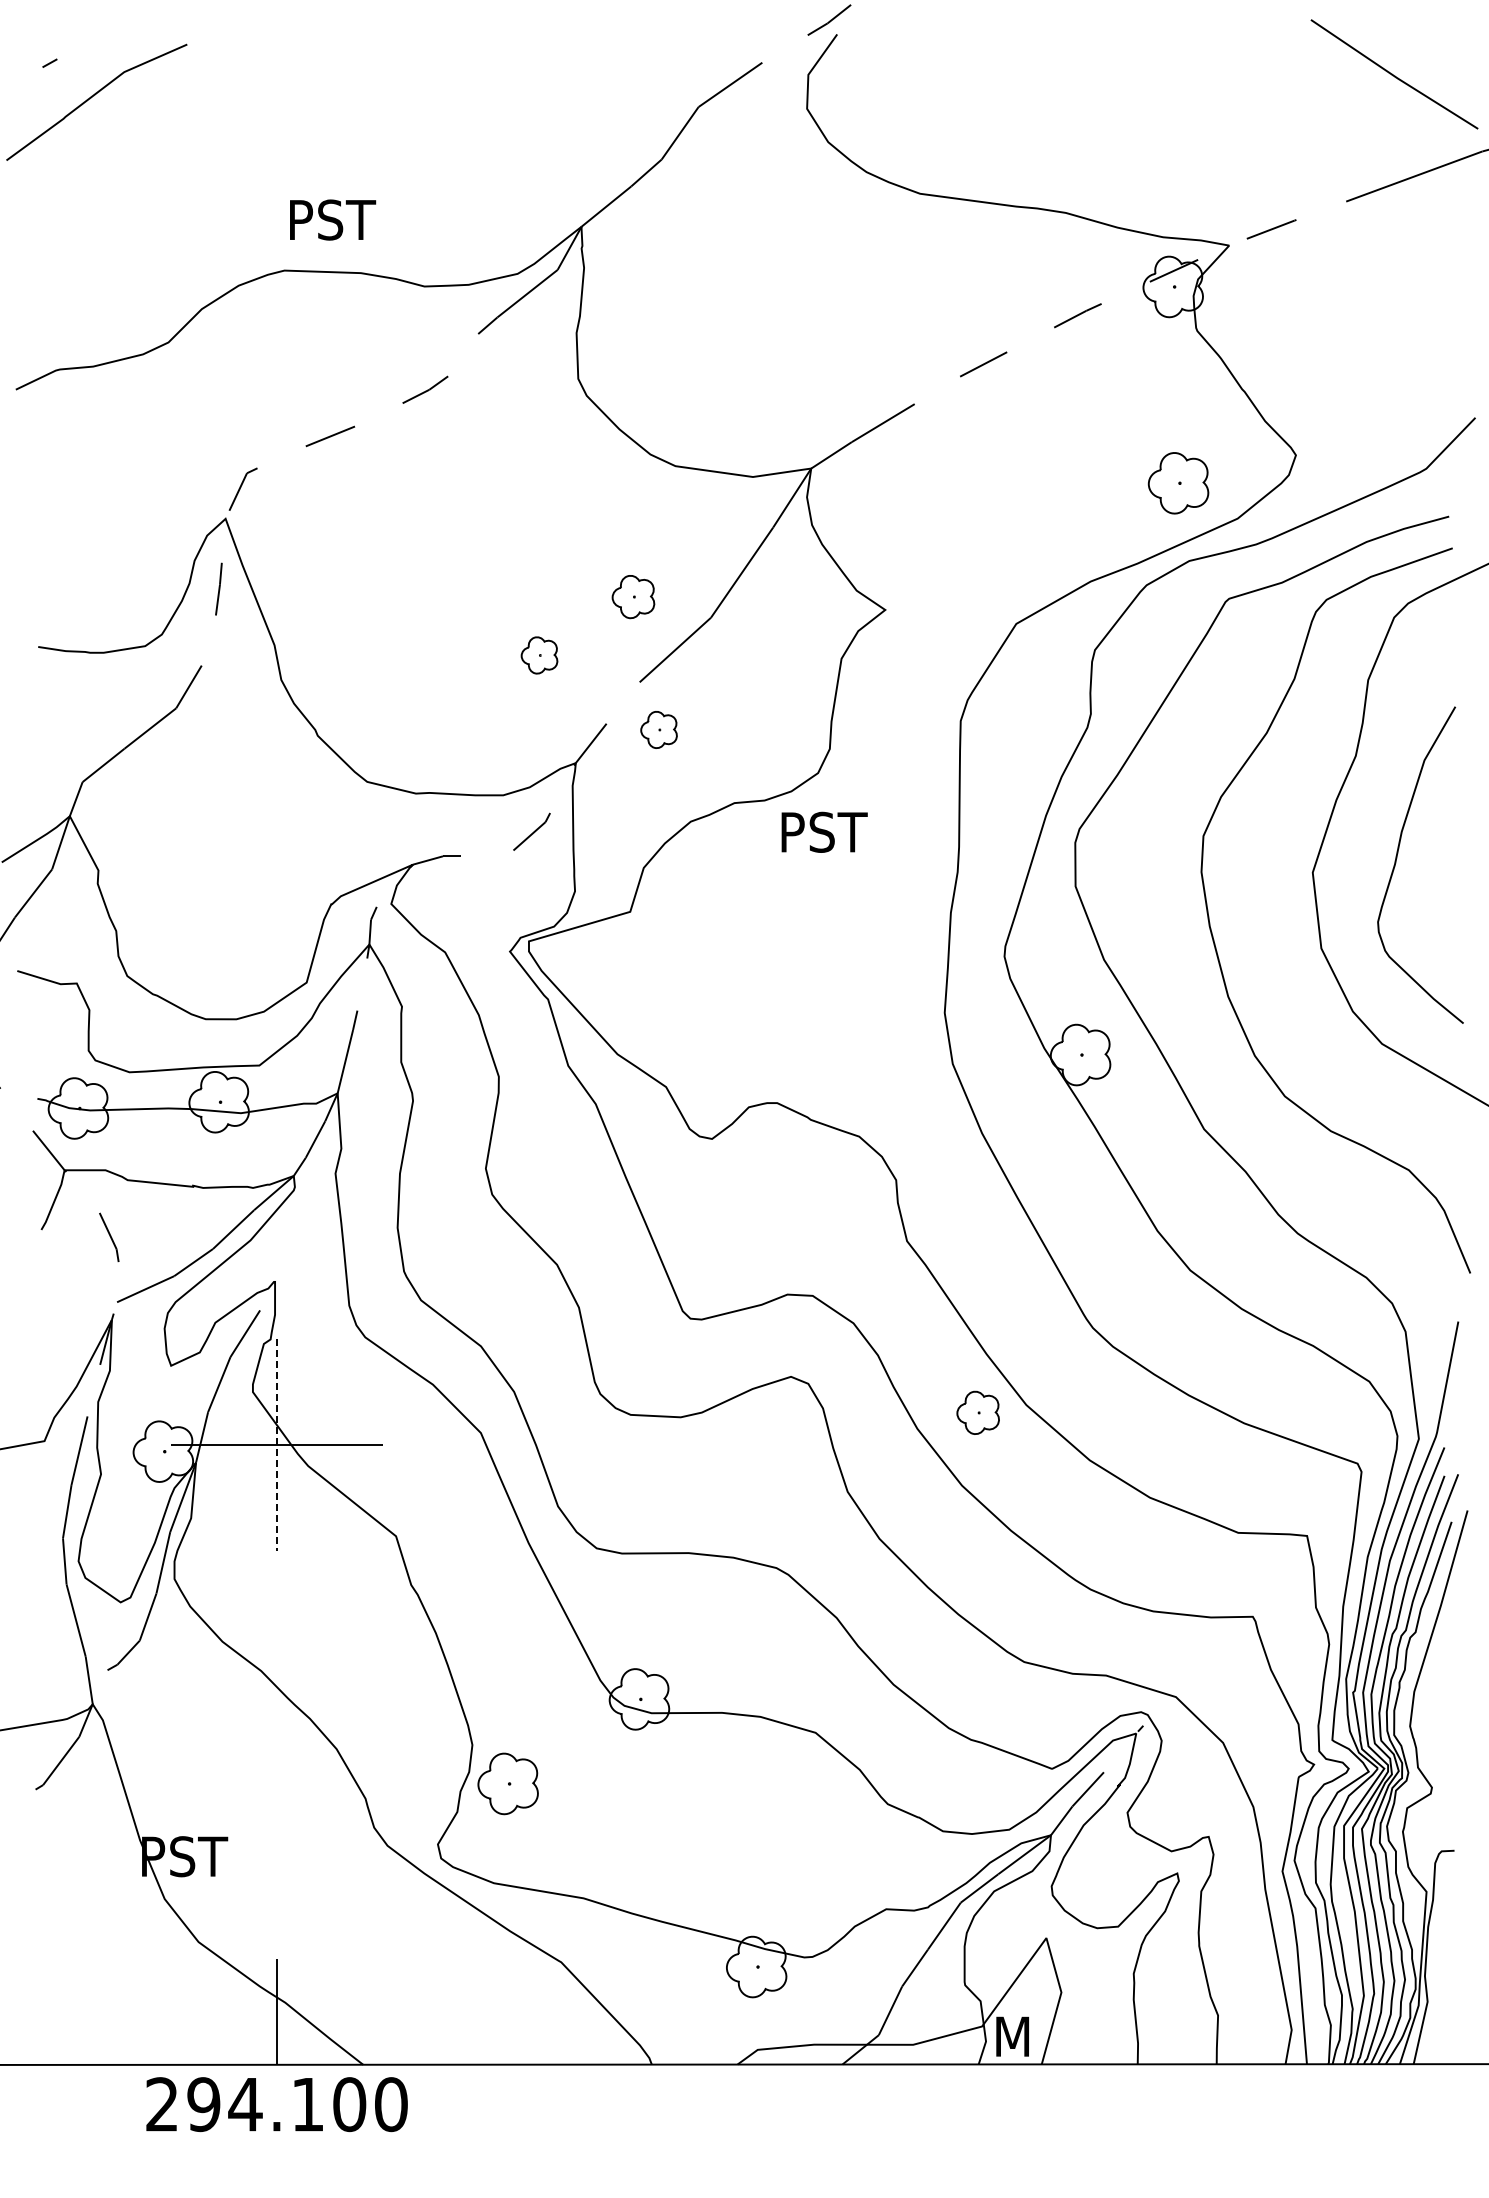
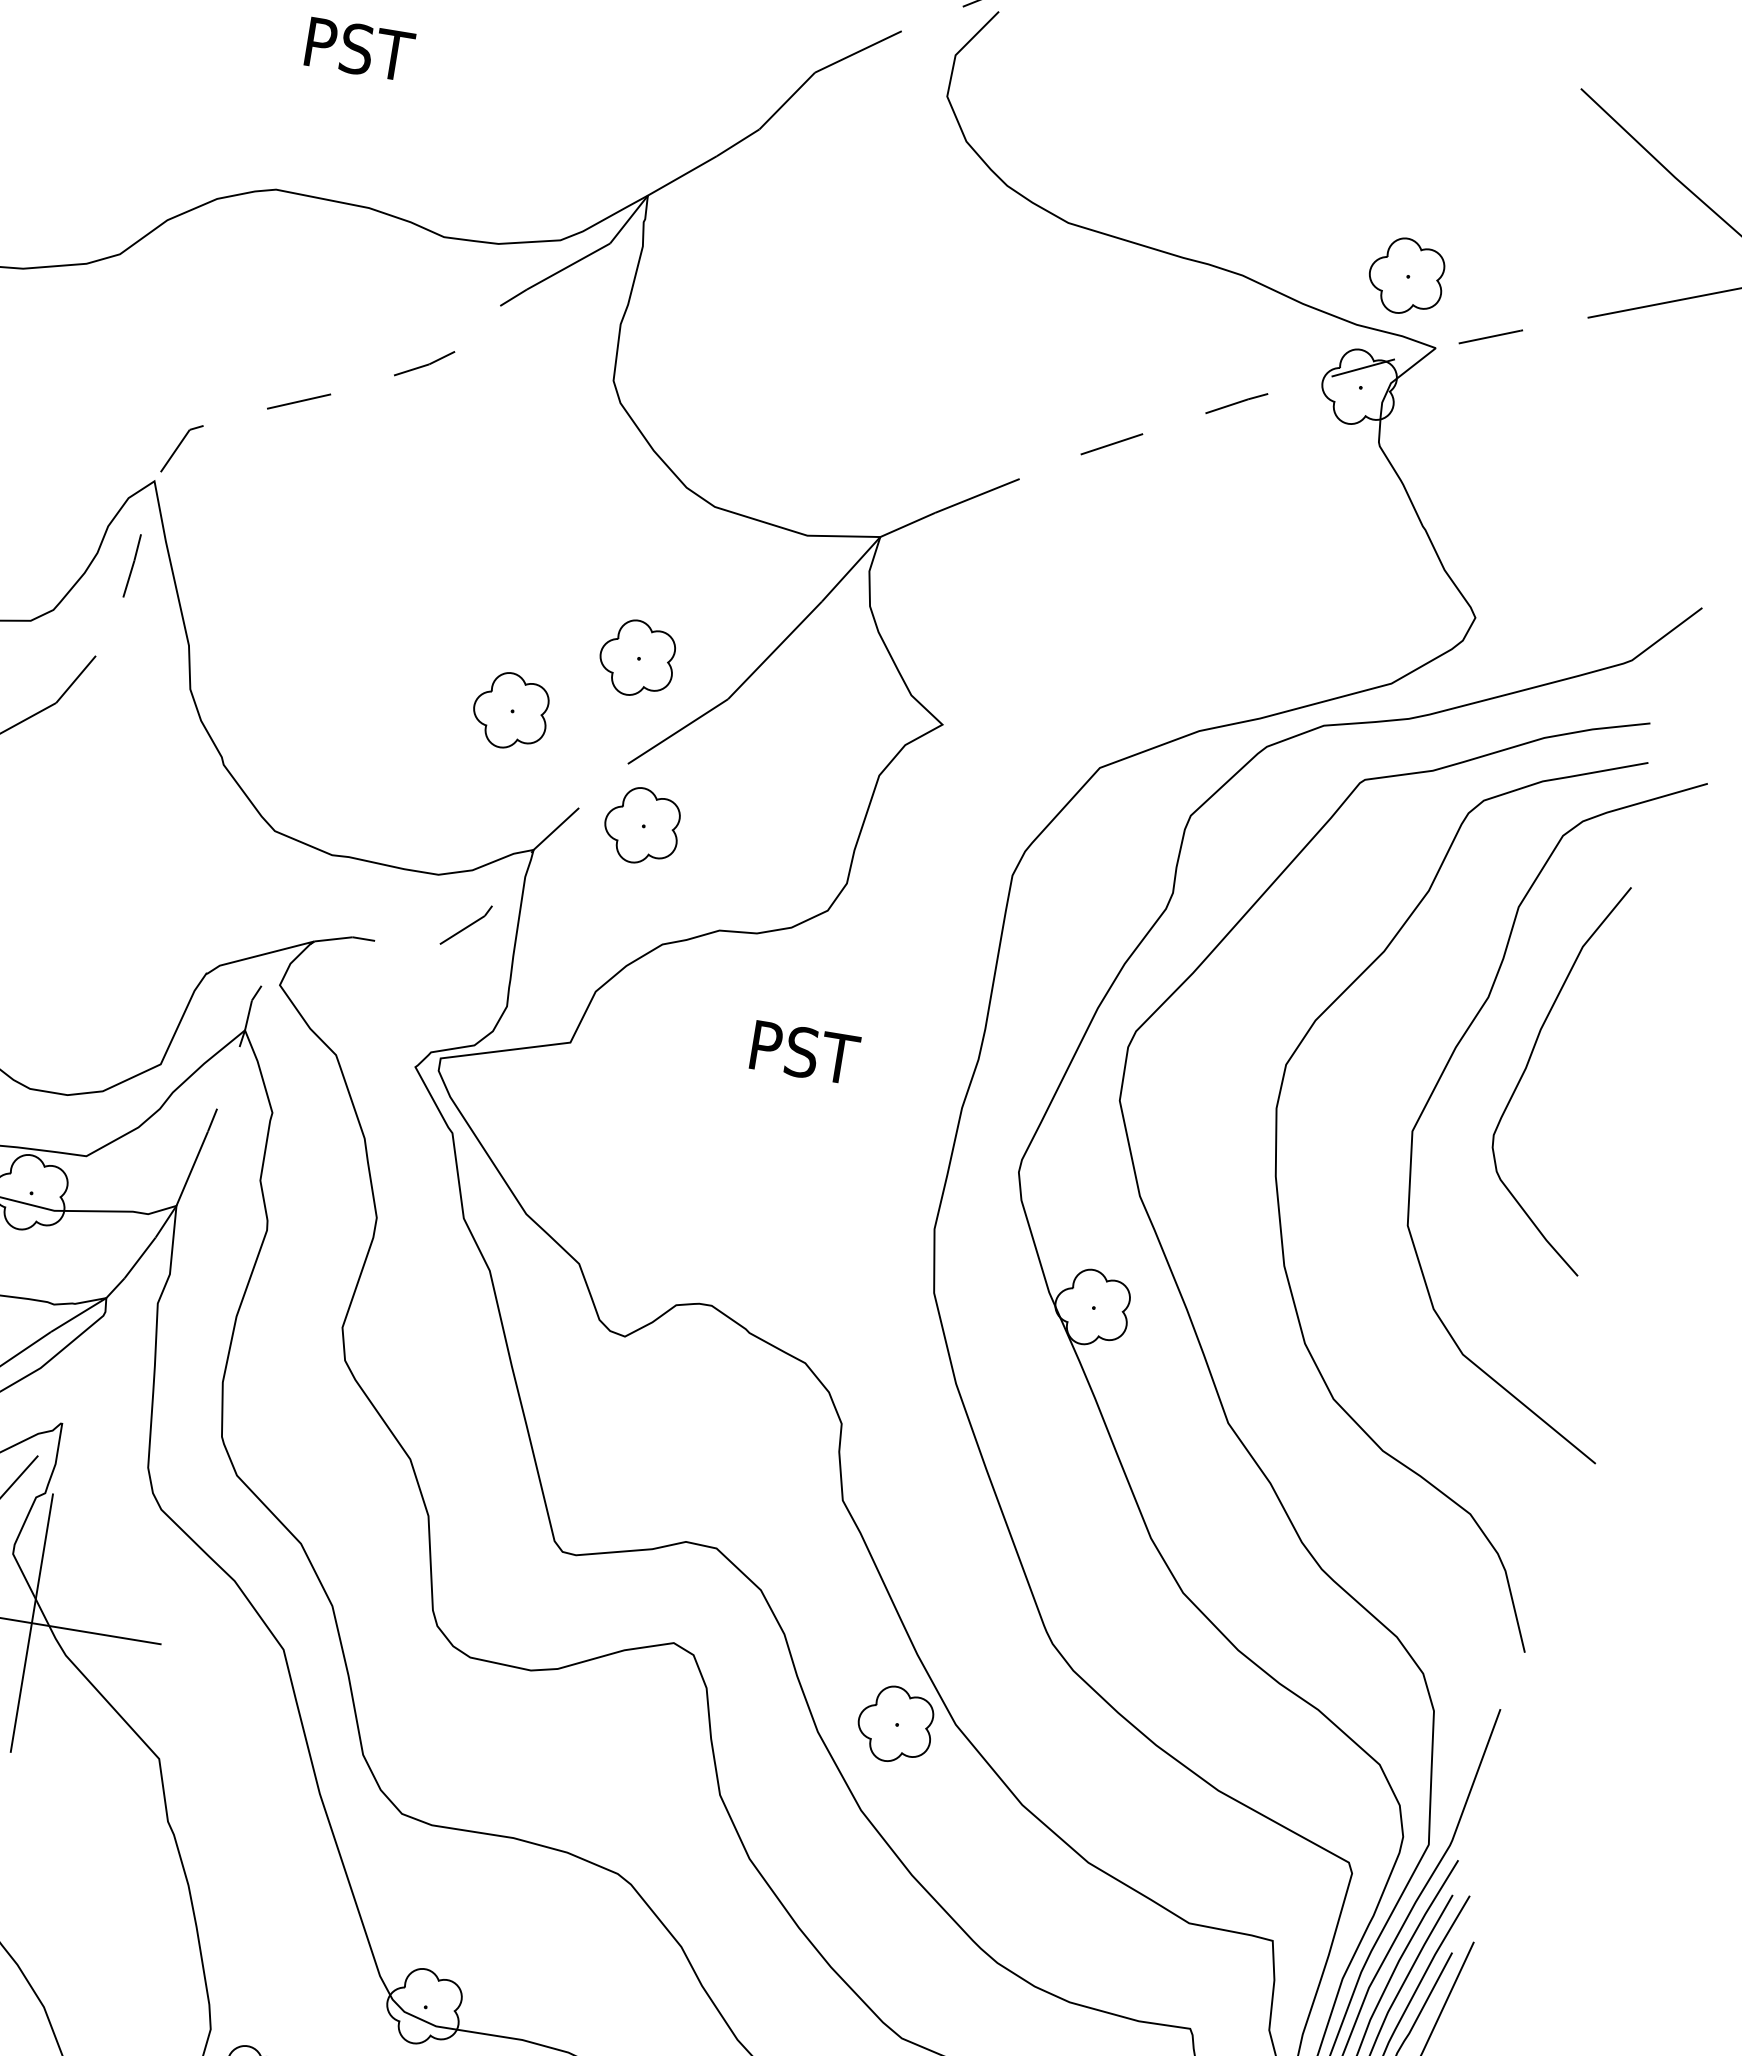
text: (333, 219) -> (360, 49), moved
part: (1178, 483) -> (1406, 276), moved
part: (633, 596) -> (637, 657), size x1.43
part: (539, 655) -> (510, 711), size x1.67
part: (658, 729) -> (641, 825), size x1.67
text: (824, 831) -> (805, 1051), moved
curve: (1397, 858) -> (1530, 1061), moved
part: (977, 1412) -> (894, 1724), size x1.43
line: (276, 1445) -> (31, 1624), dashed -> solid

